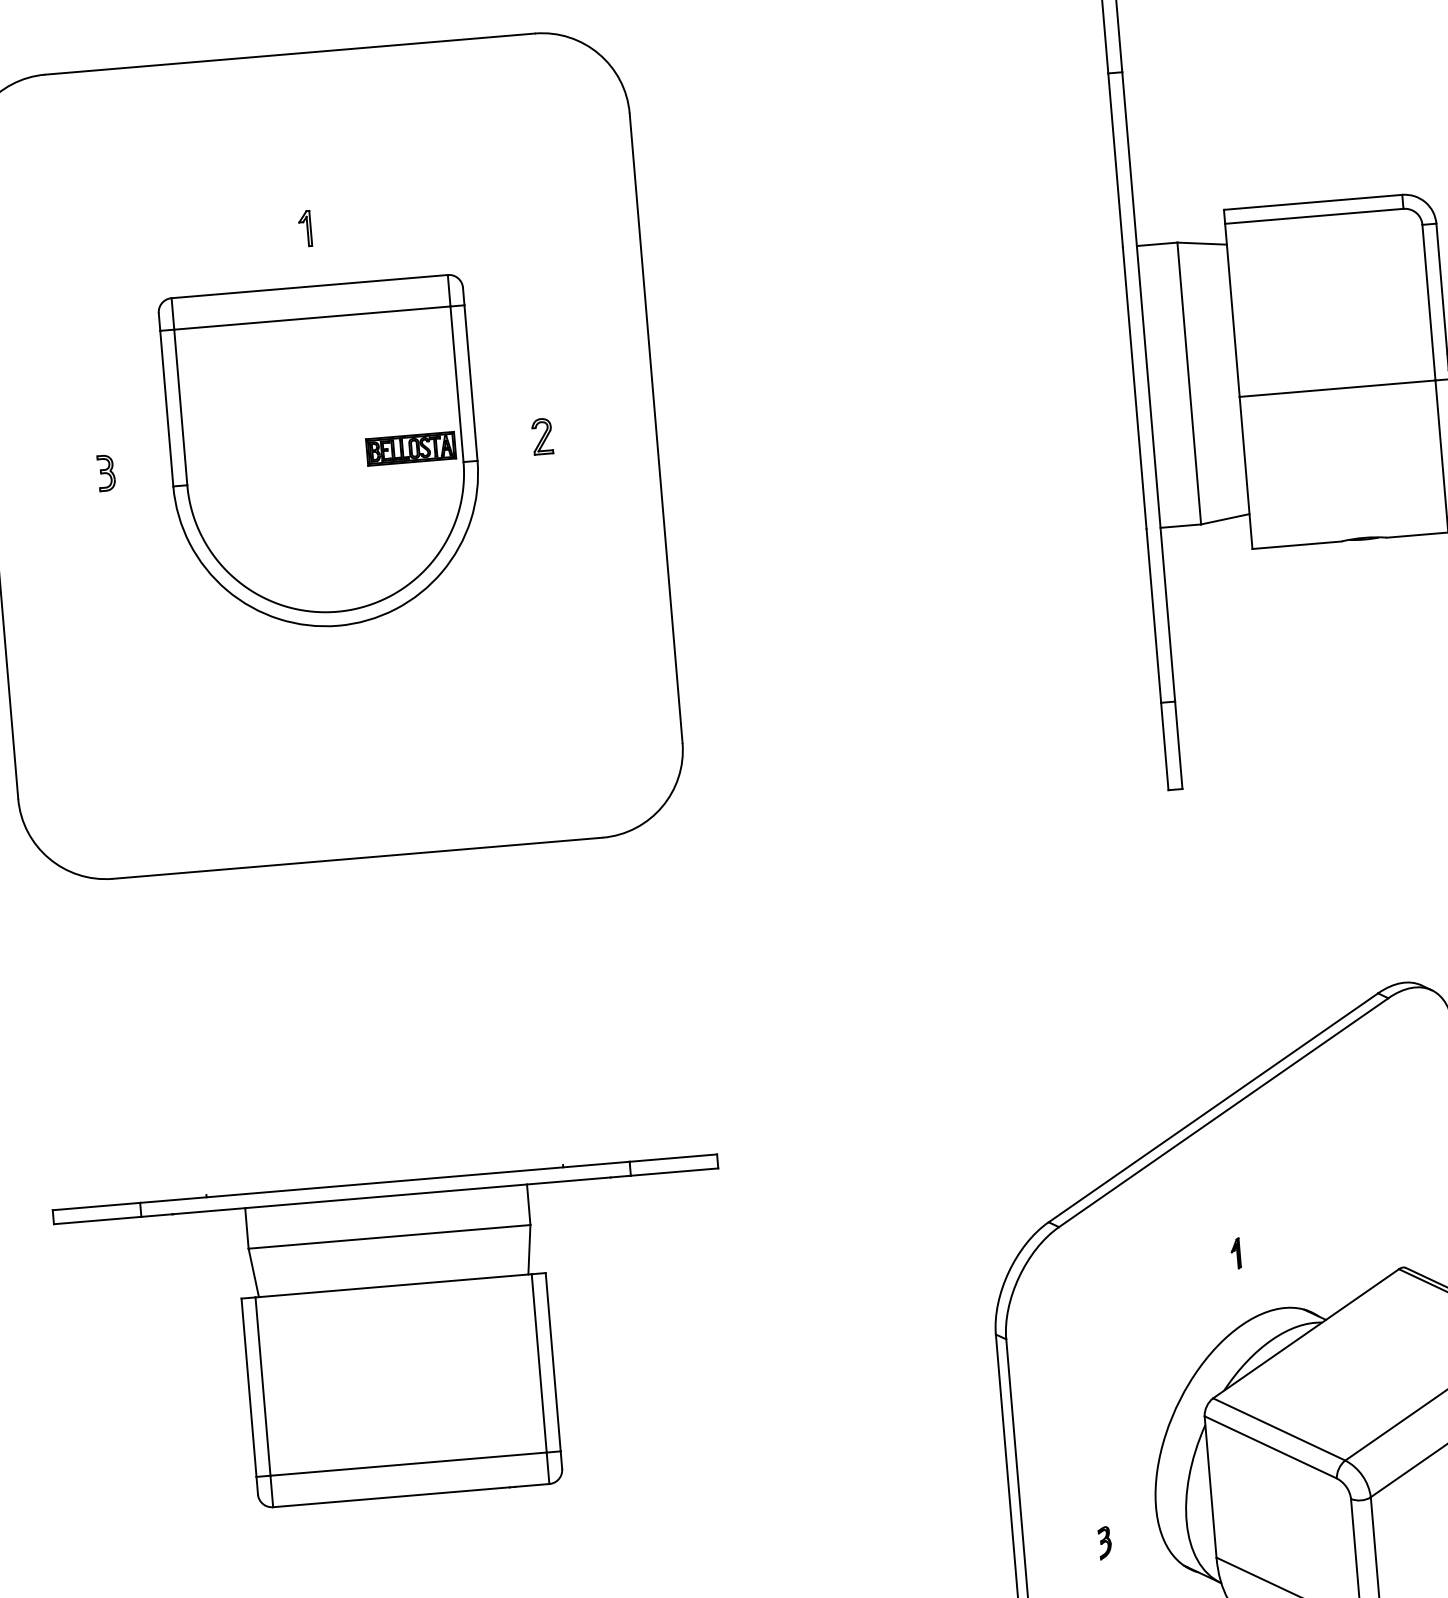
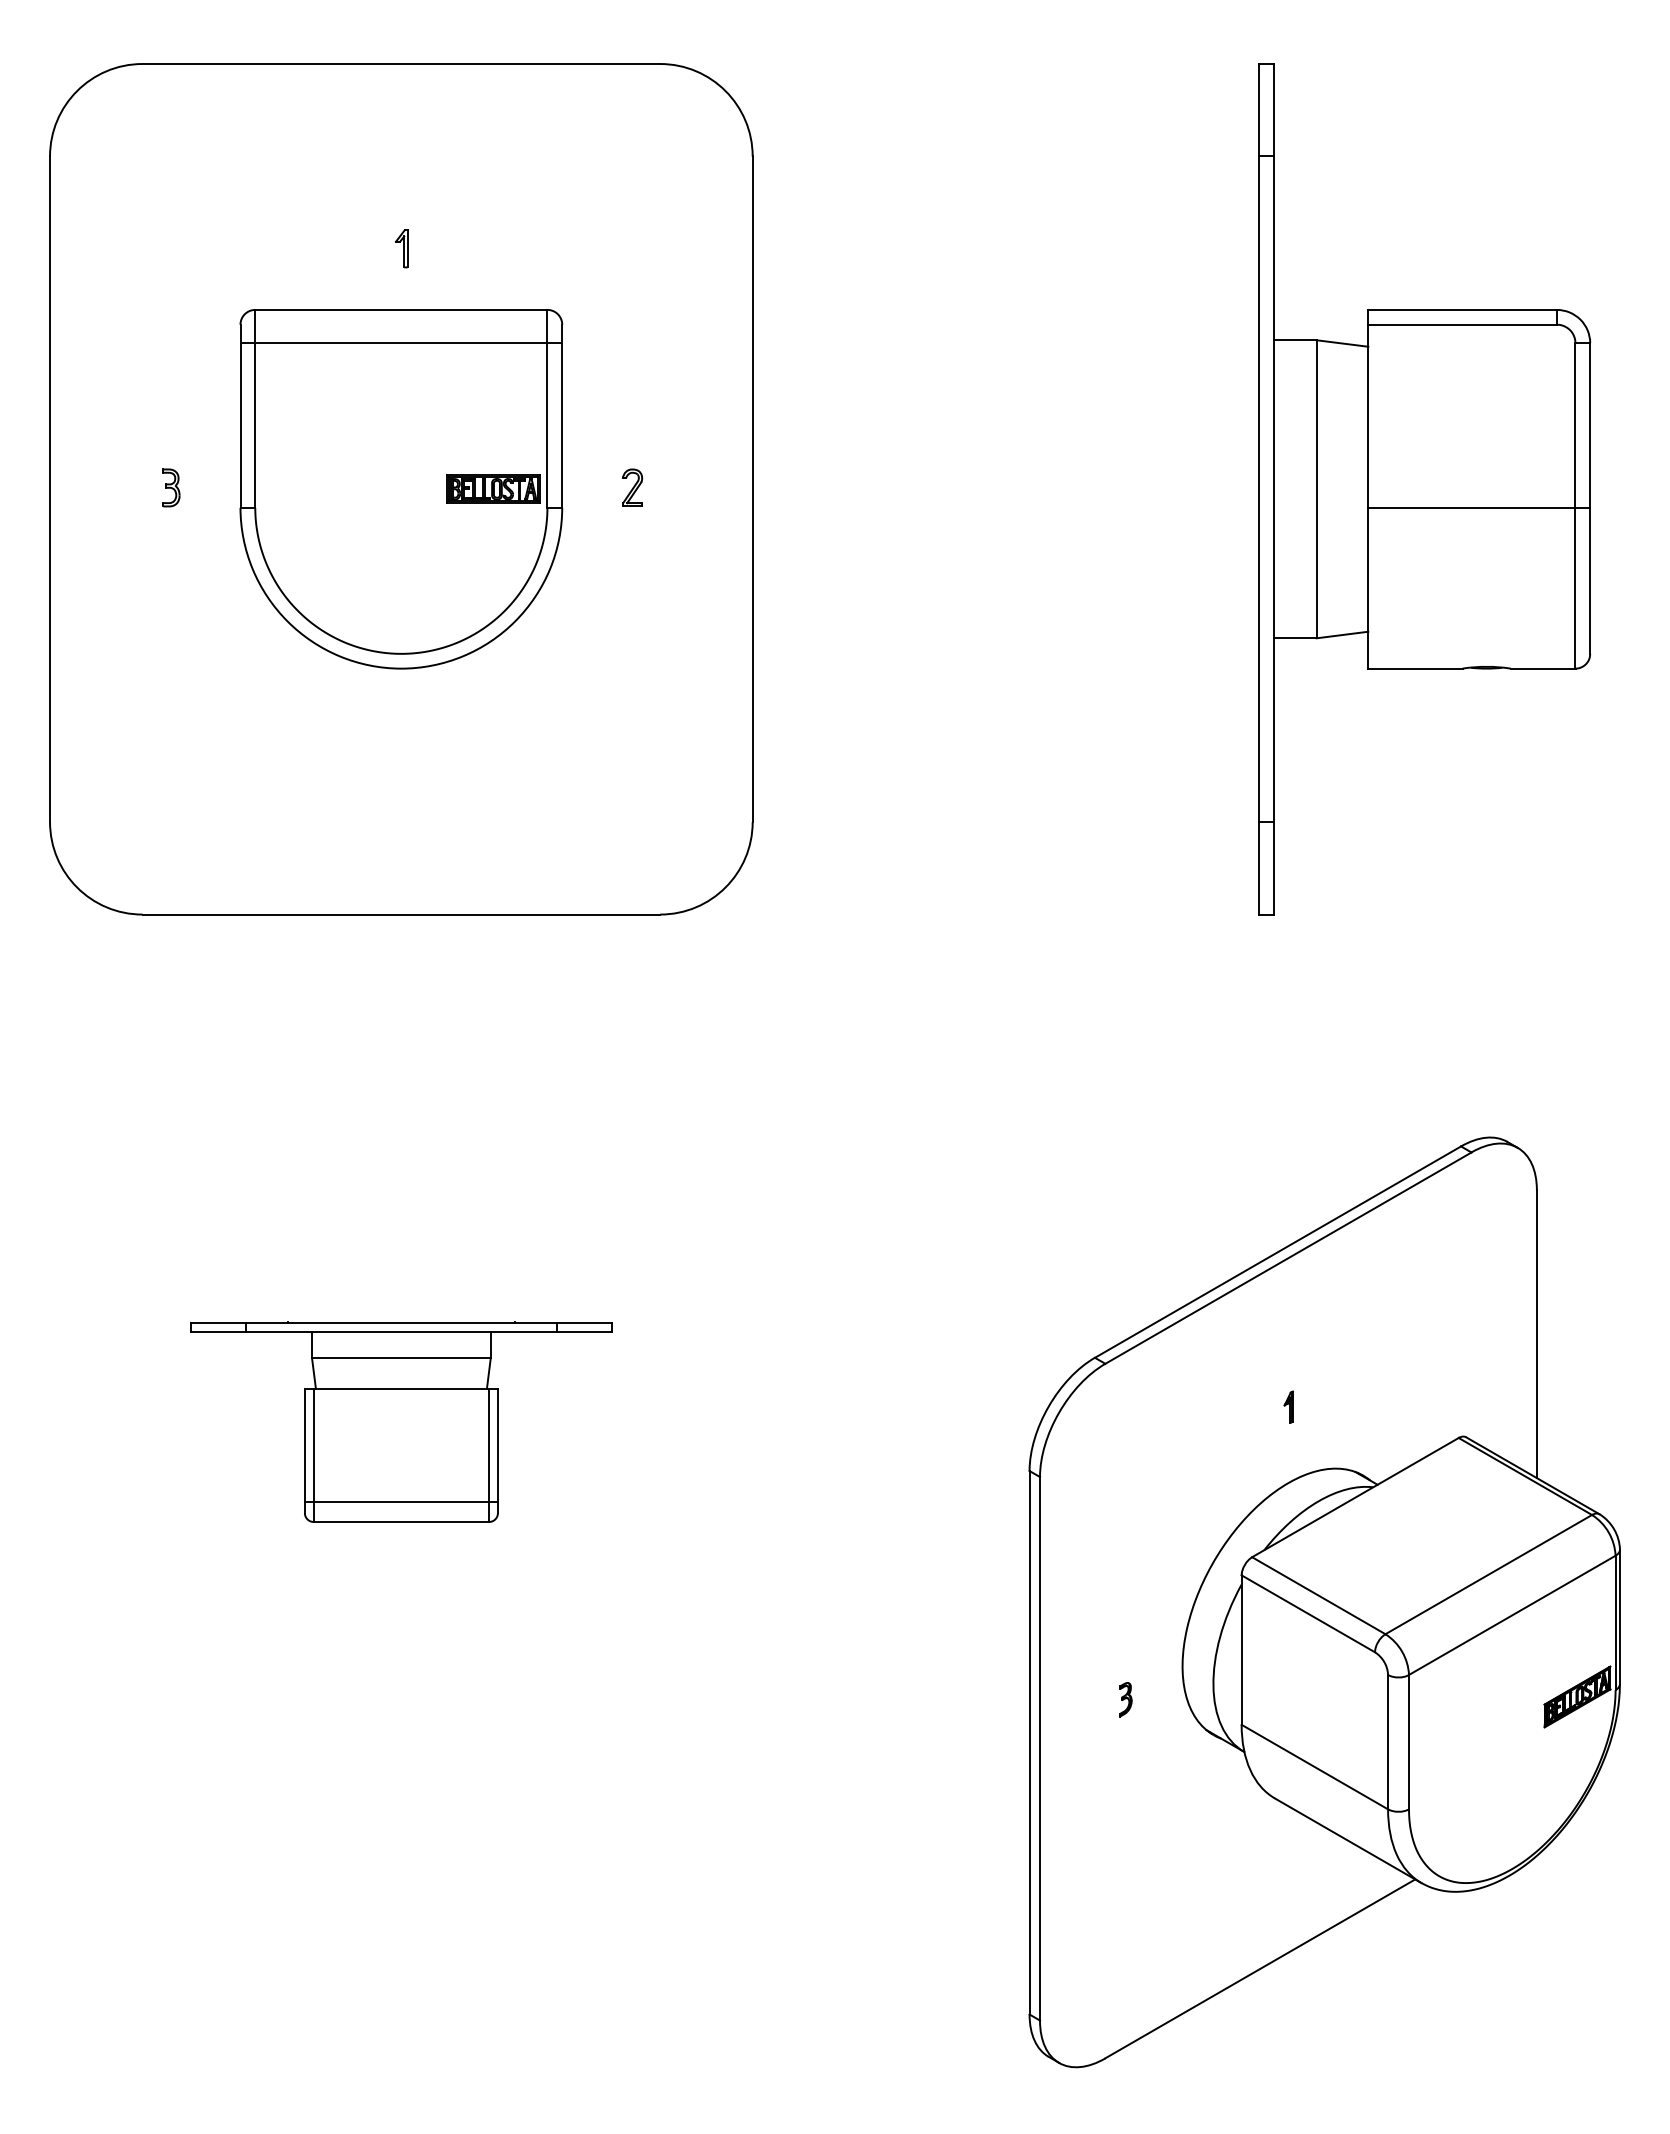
part: (398, 1337) -> (401, 1421), size x0.6

